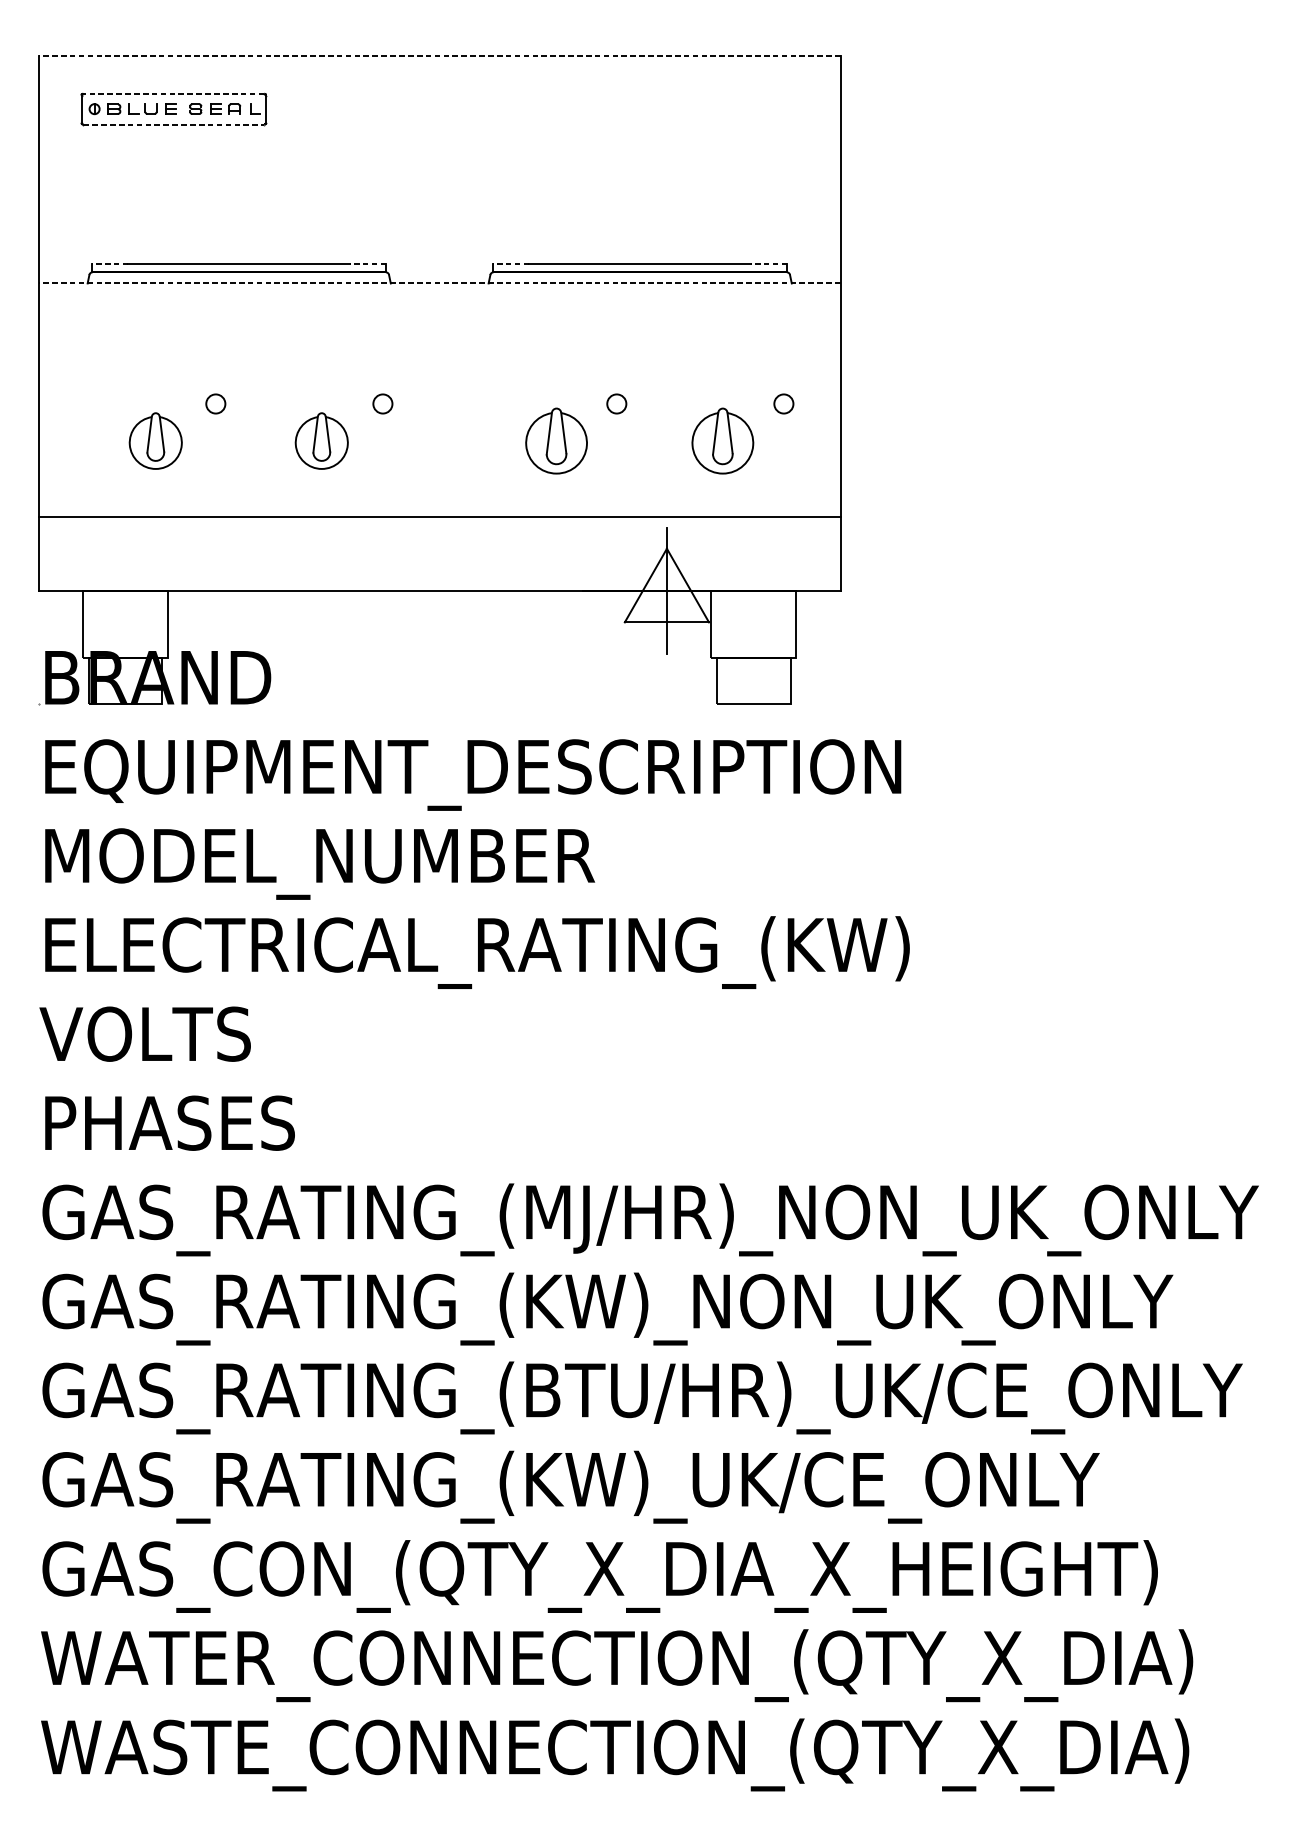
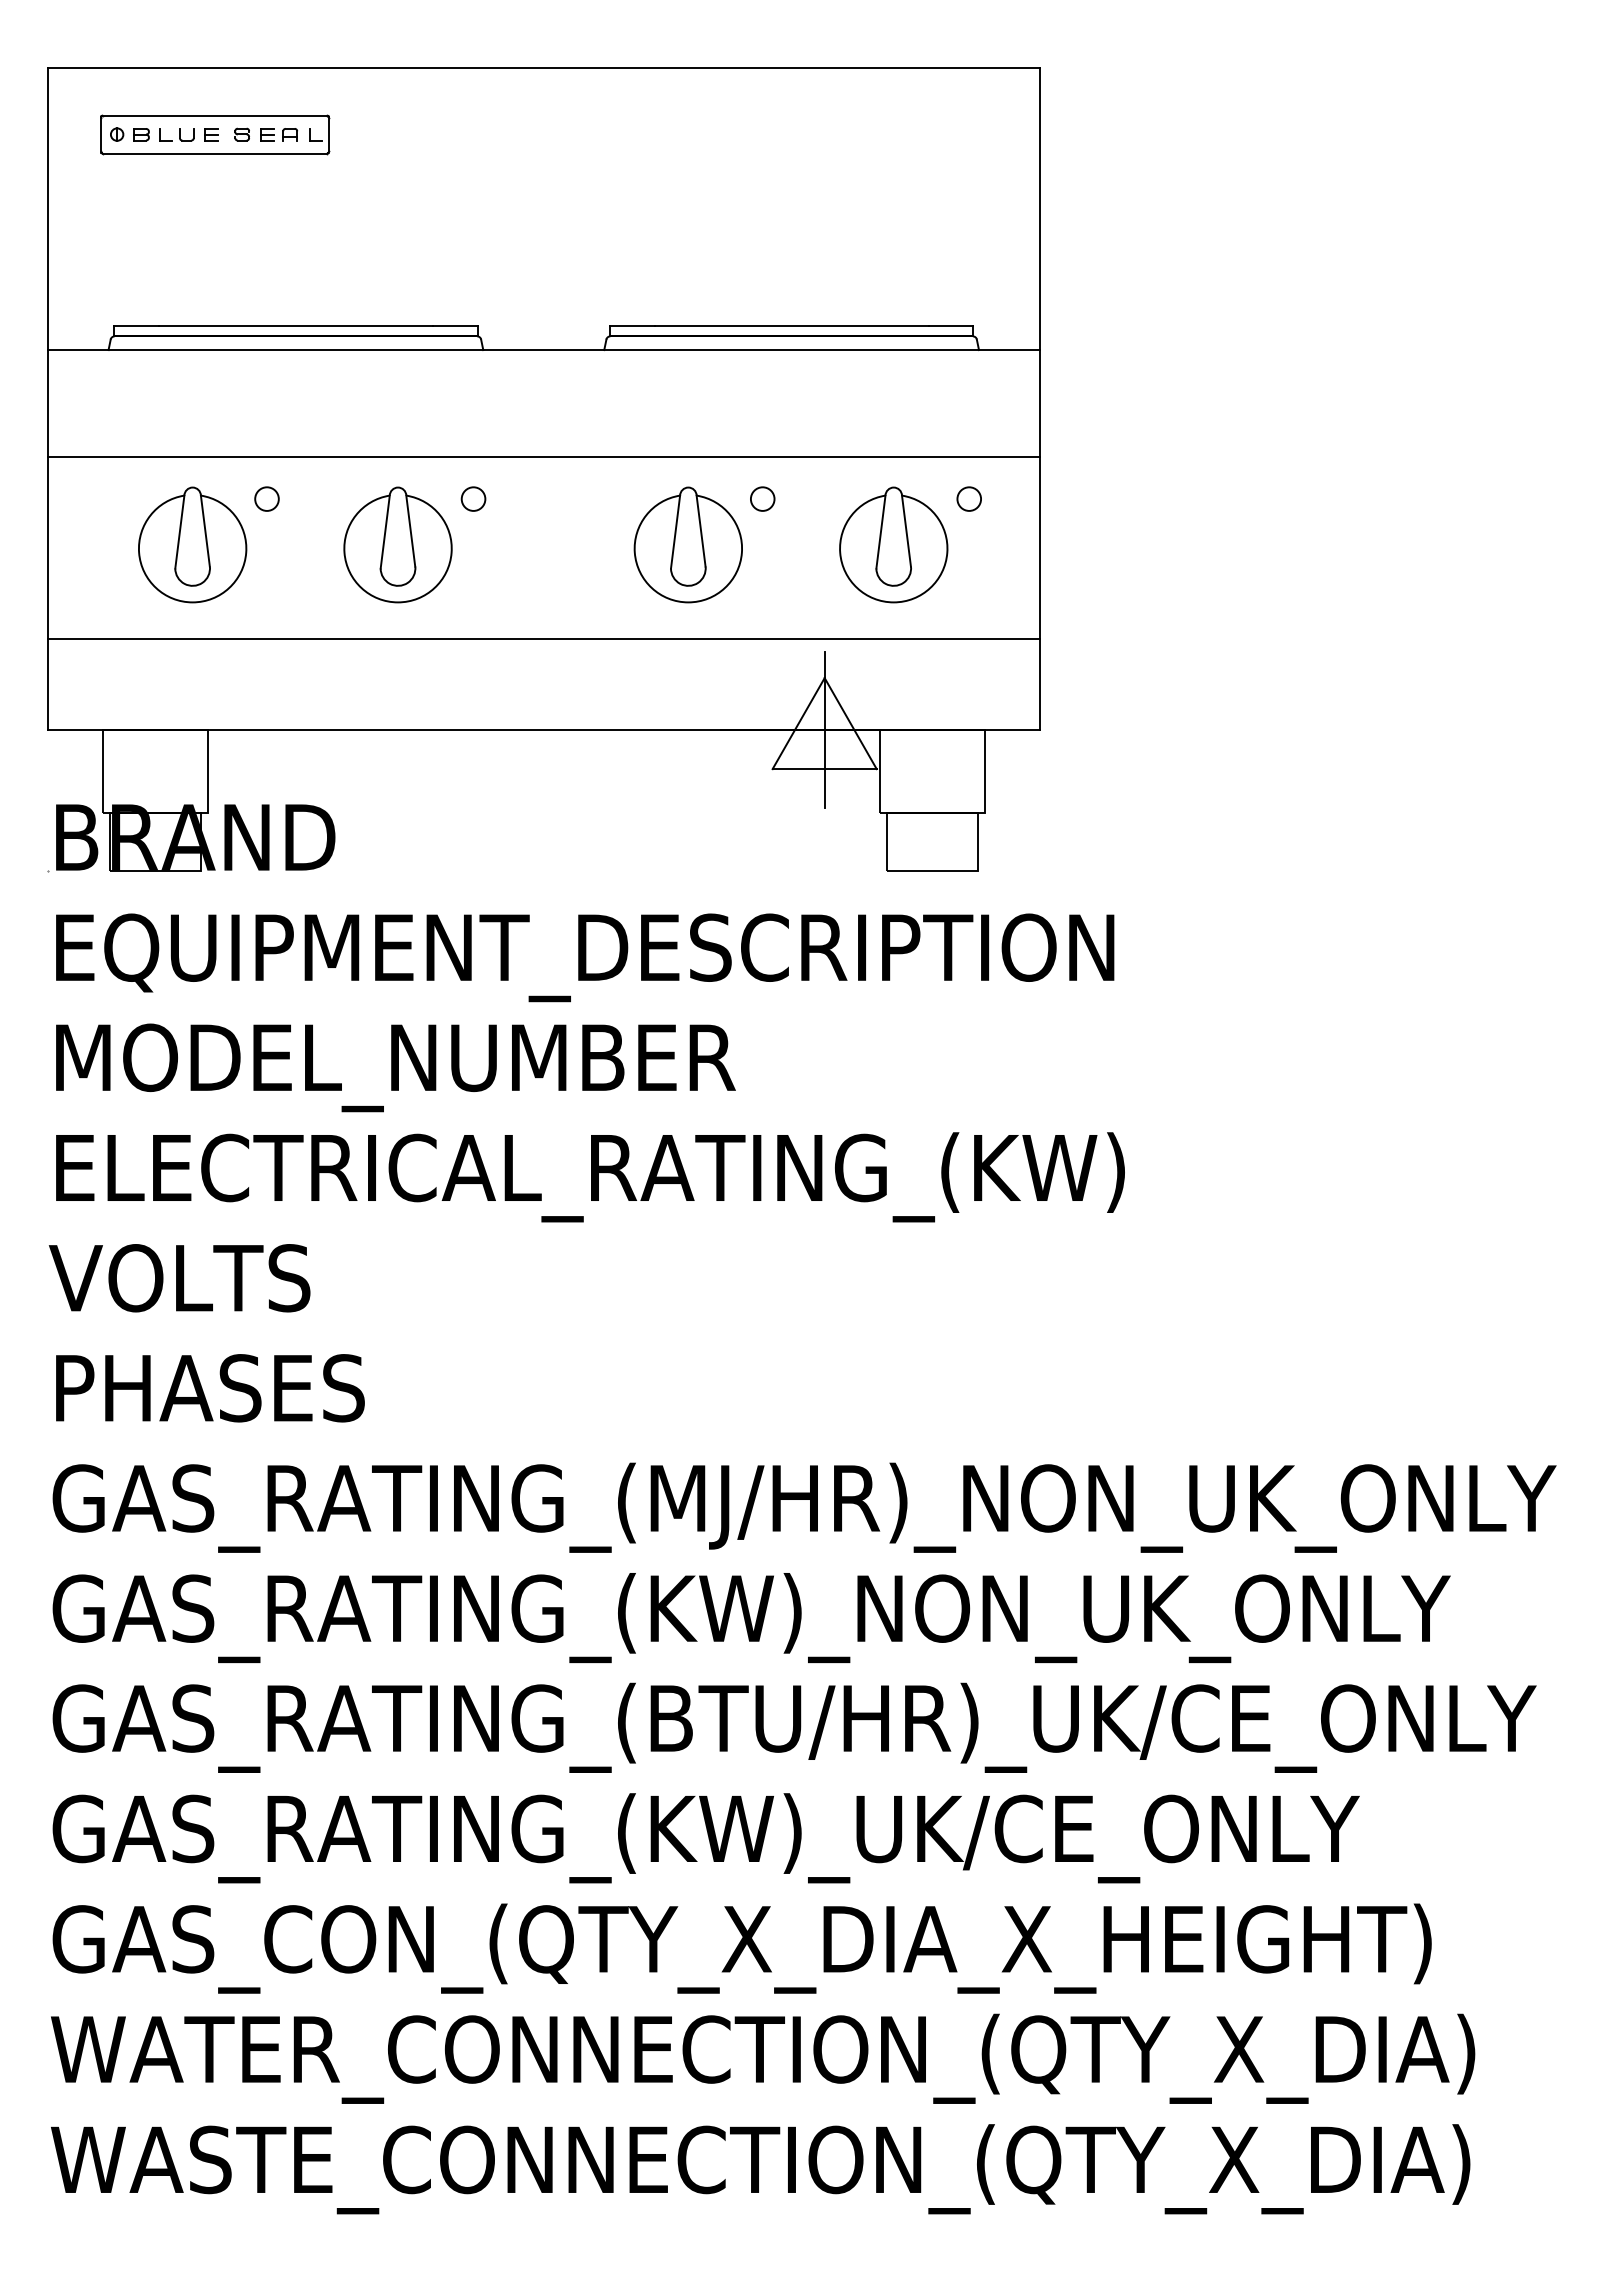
line: (439, 55) -> (543, 68), dashed -> solid
line: (173, 93) -> (214, 115), dashed -> solid
line: (173, 124) -> (214, 153), dashed -> solid
line: (109, 264) -> (135, 326), dashed -> solid
line: (367, 264) -> (454, 326), dashed -> solid
line: (510, 264) -> (631, 326), dashed -> solid
line: (768, 264) -> (950, 326), dashed -> solid
line: (439, 283) -> (543, 350), dashed -> solid
line: (439, 370) -> (543, 457), added
part: (155, 440) -> (192, 544), size x1.67
part: (321, 440) -> (397, 544), size x1.67
part: (555, 440) -> (687, 544), size x1.43
part: (722, 440) -> (893, 544), size x1.43

